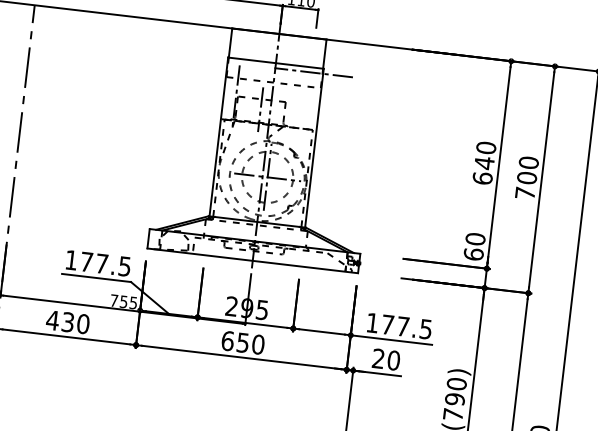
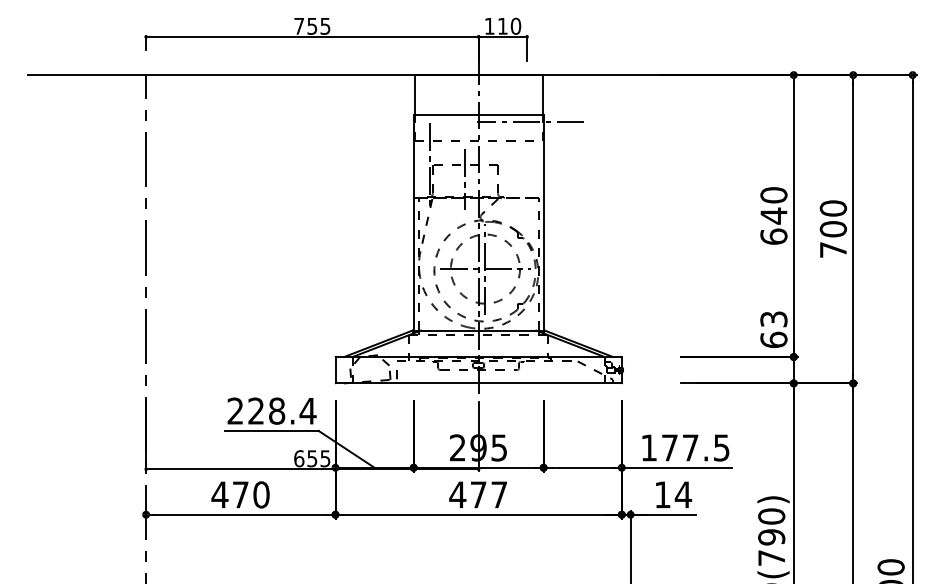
text: (475, 239) -> (773, 319), 60 -> 63
text: (98, 262) -> (271, 410), 177.5 -> 228.4
text: (114, 300) -> (299, 458), 755 -> 655
text: (67, 322) -> (240, 494), 430 -> 470
text: (243, 342) -> (478, 494), 650 -> 477
text: (386, 359) -> (673, 494), 20 -> 14

